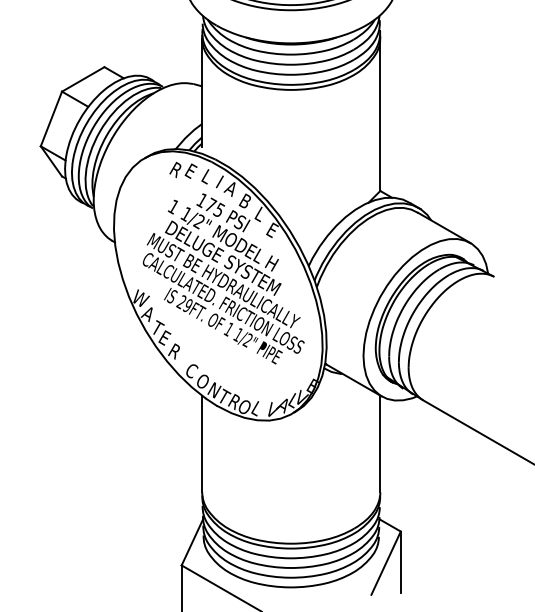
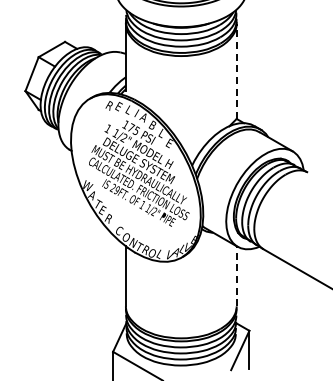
line: (380, 114) -> (236, 71), solid -> dashed
line: (380, 442) -> (236, 275), solid -> dashed

